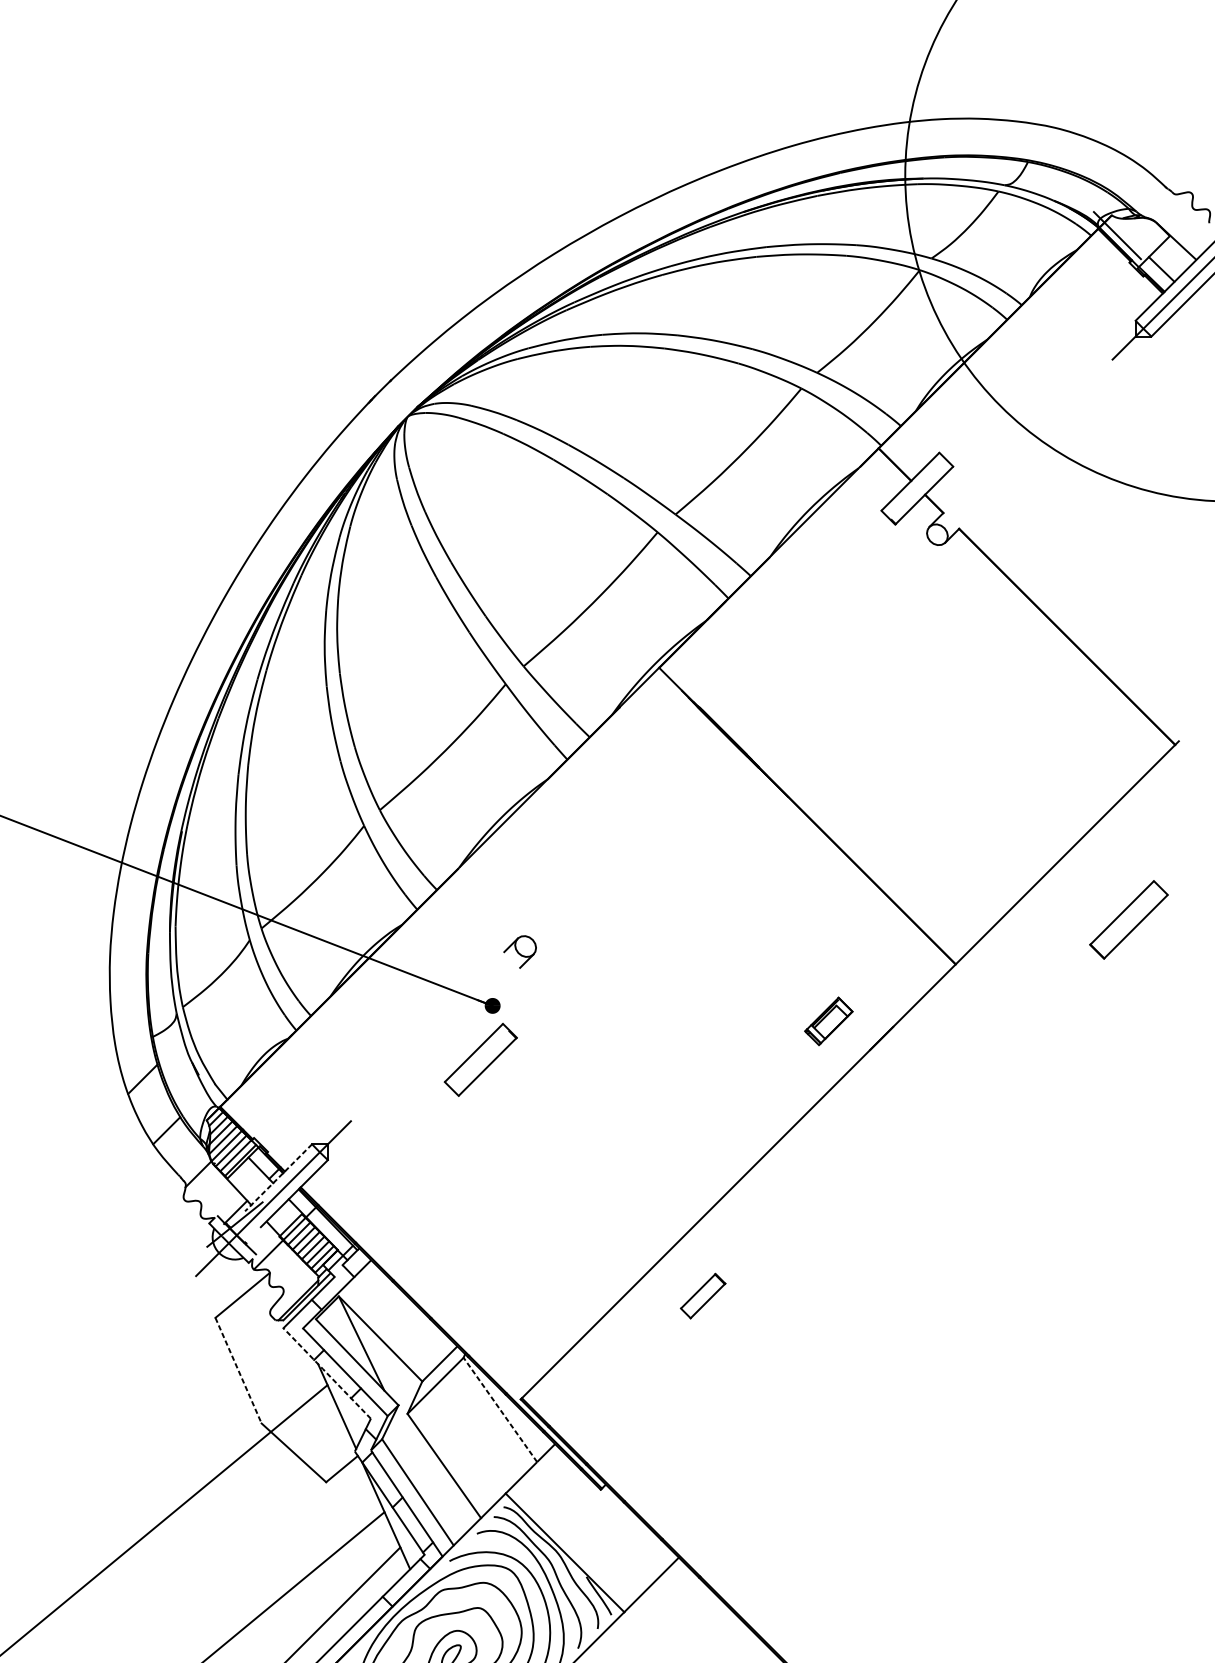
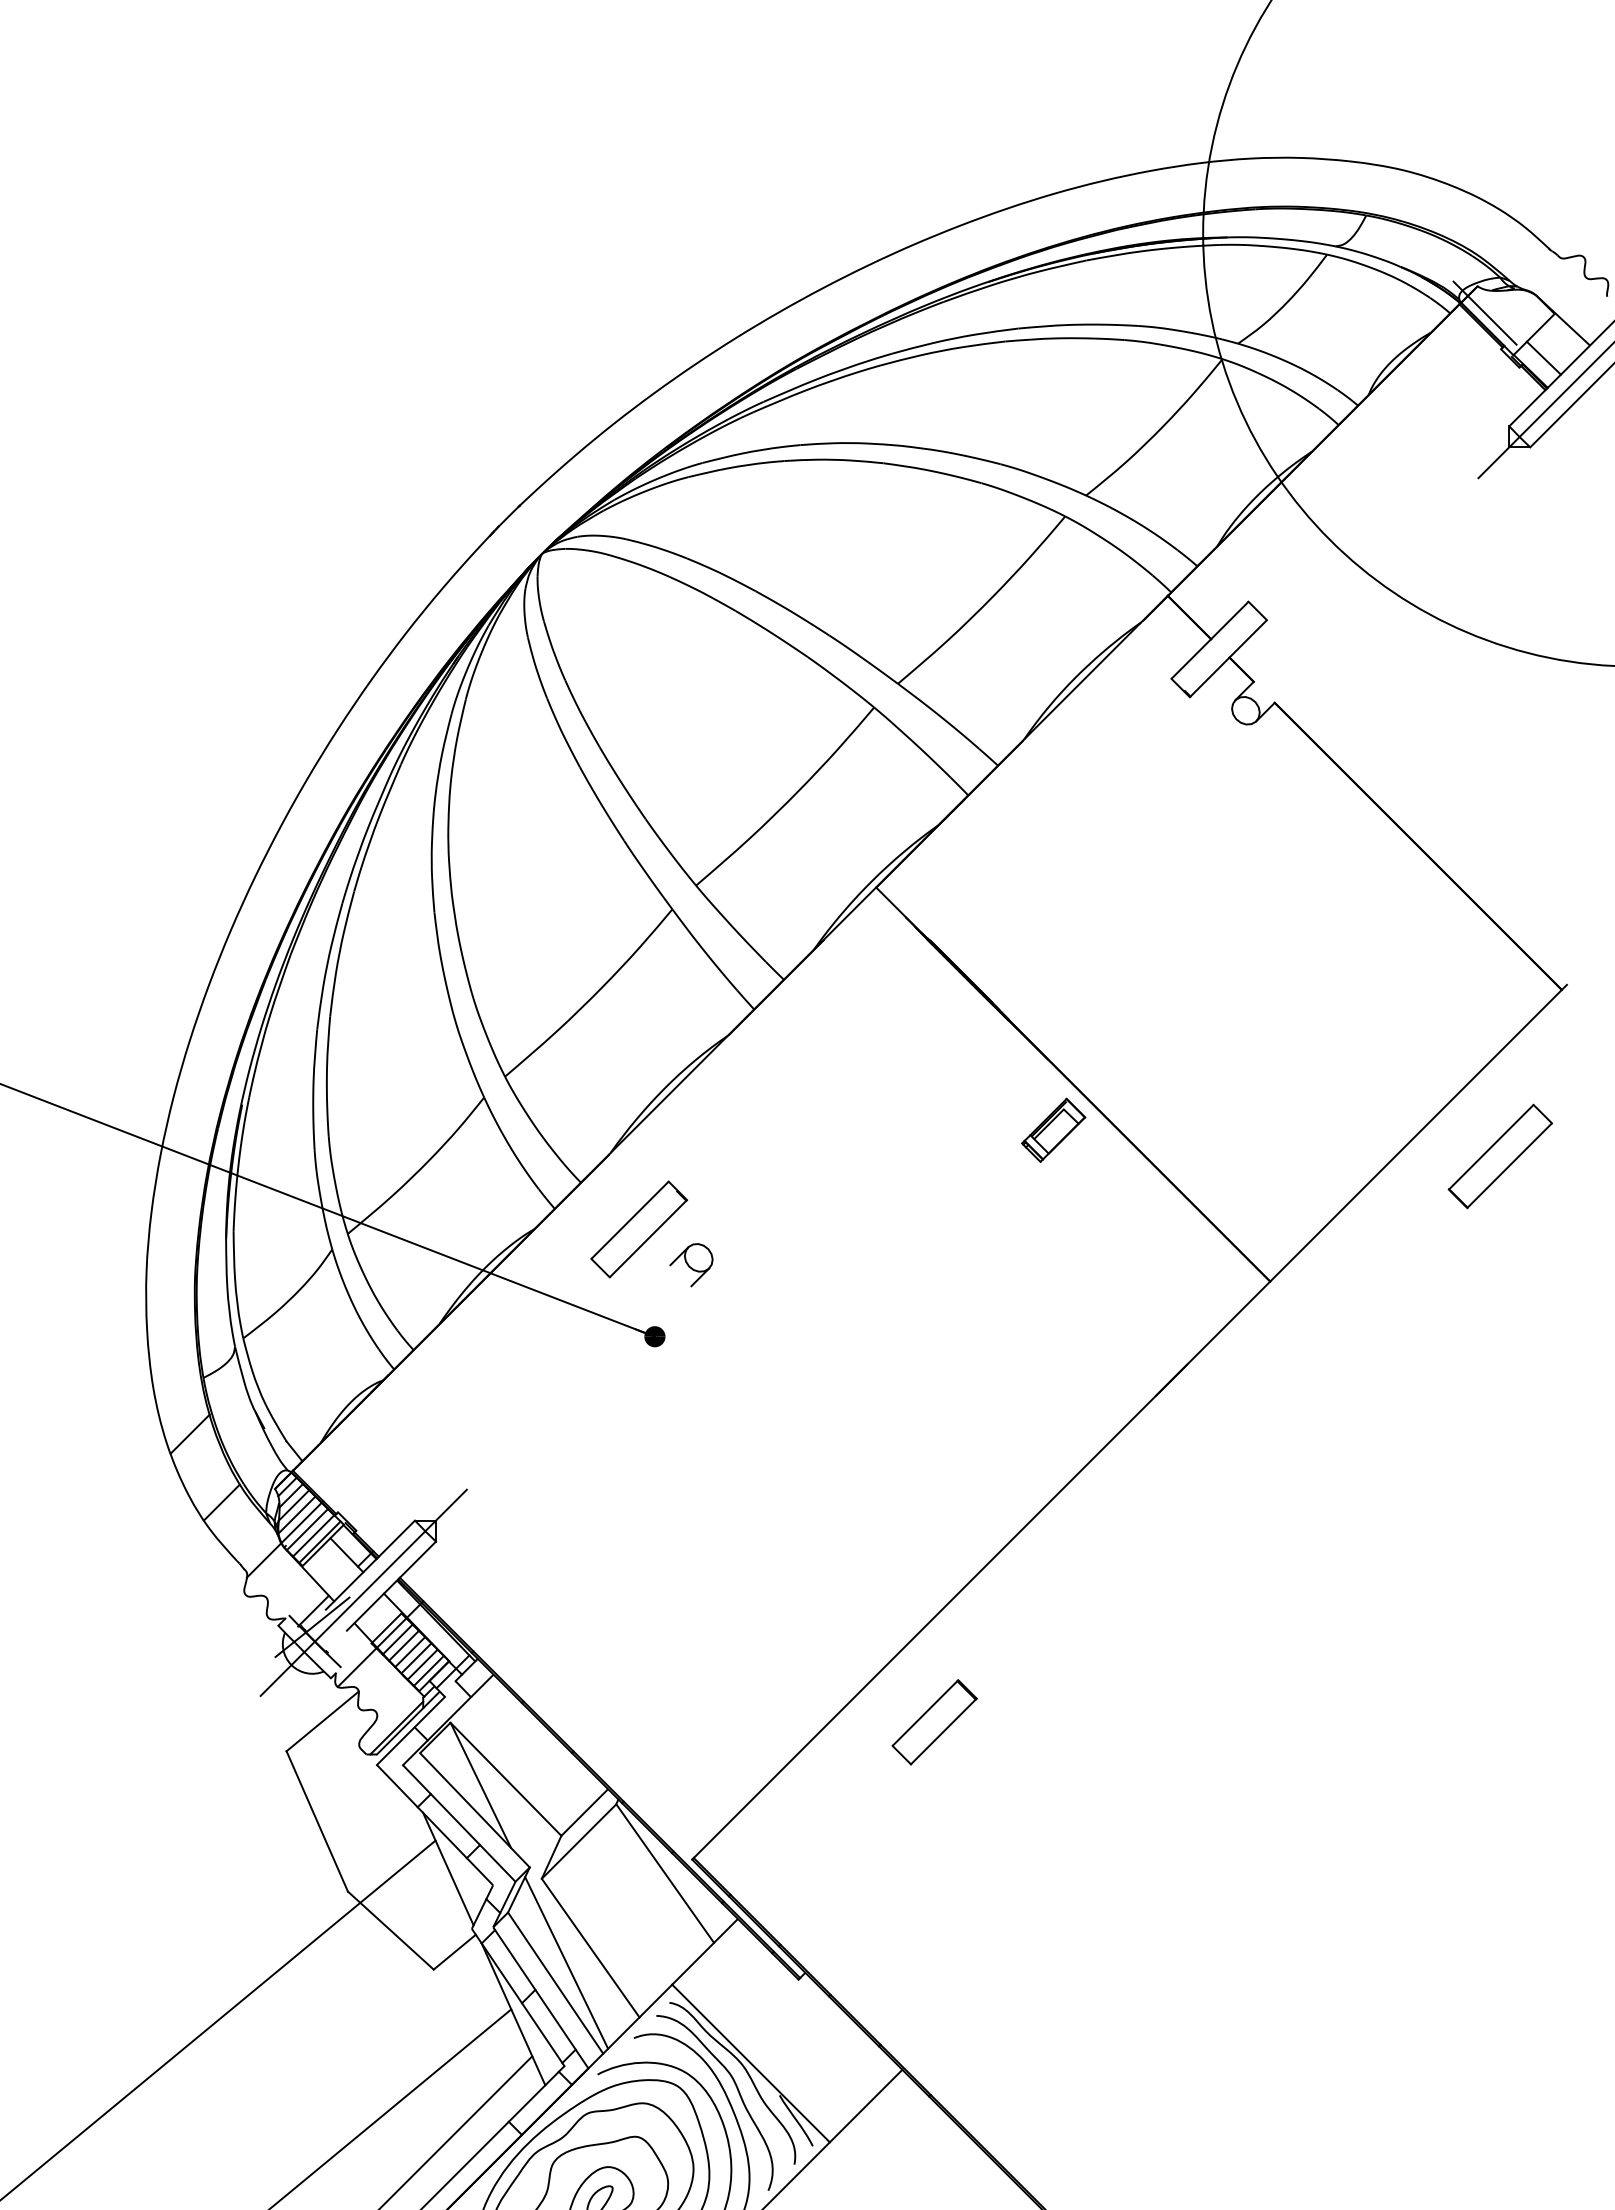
part: (1129, 919) -> (1500, 1156), moved
part: (828, 1020) -> (1053, 1129), moved
part: (480, 1059) -> (638, 1229), moved
line: (278, 1178) -> (370, 1565), dashed -> solid
part: (703, 1296) -> (934, 1722), size x1.43
line: (238, 1370) -> (317, 1821), dashed -> solid
line: (326, 1372) -> (434, 1824), dashed -> solid
line: (500, 1409) -> (665, 1873), dashed -> solid
line: (426, 1476) -> (566, 1962), added

